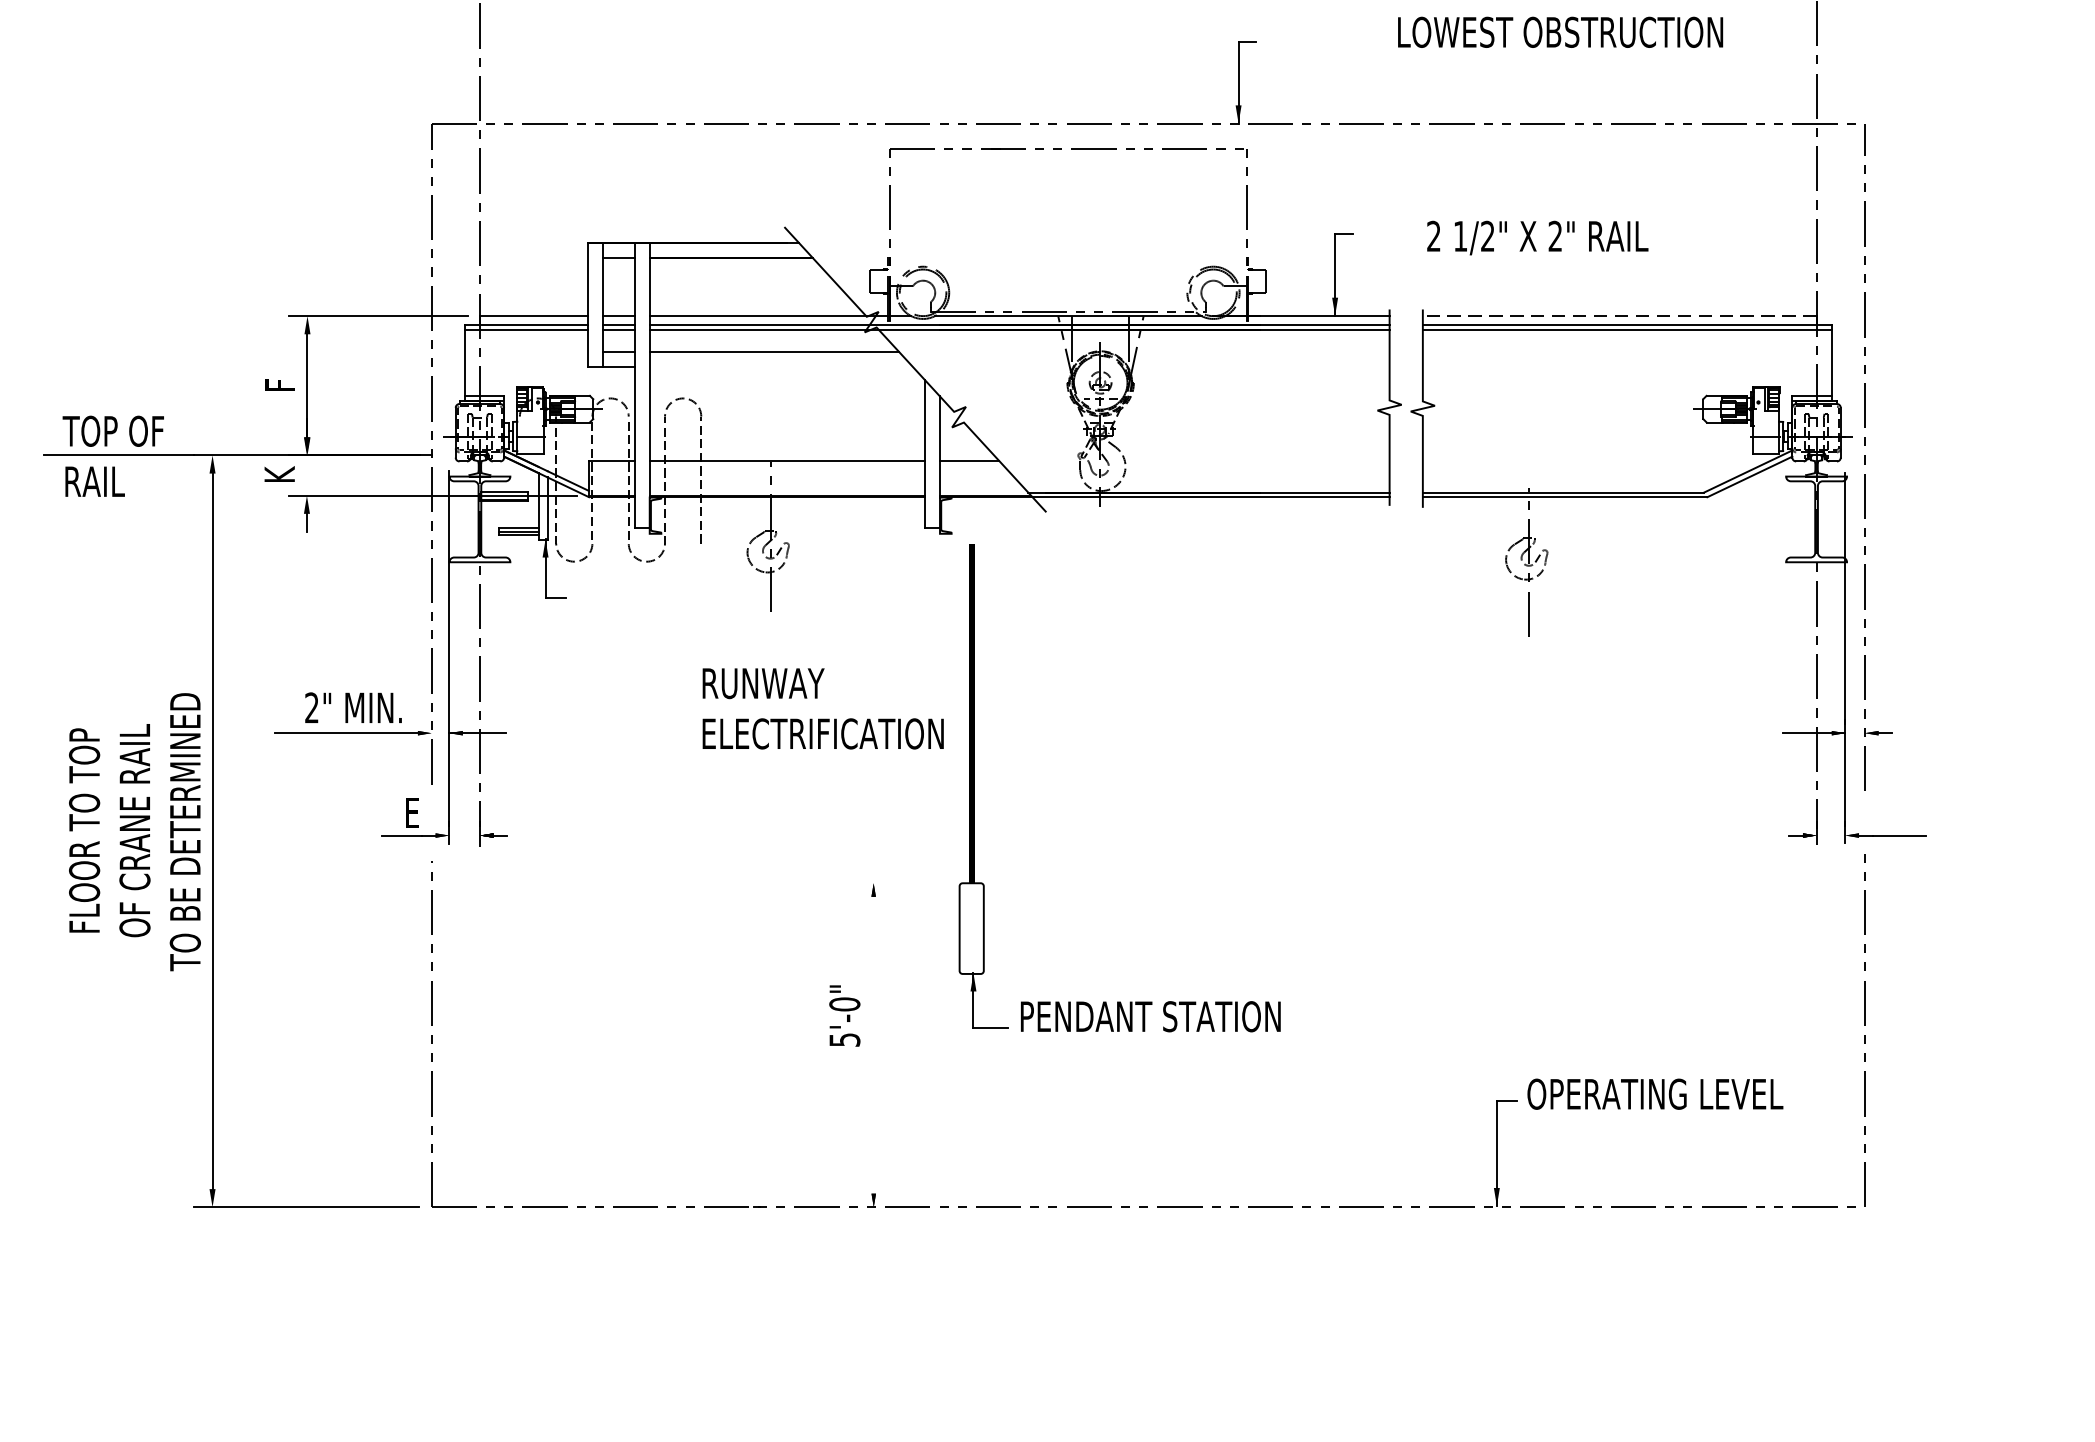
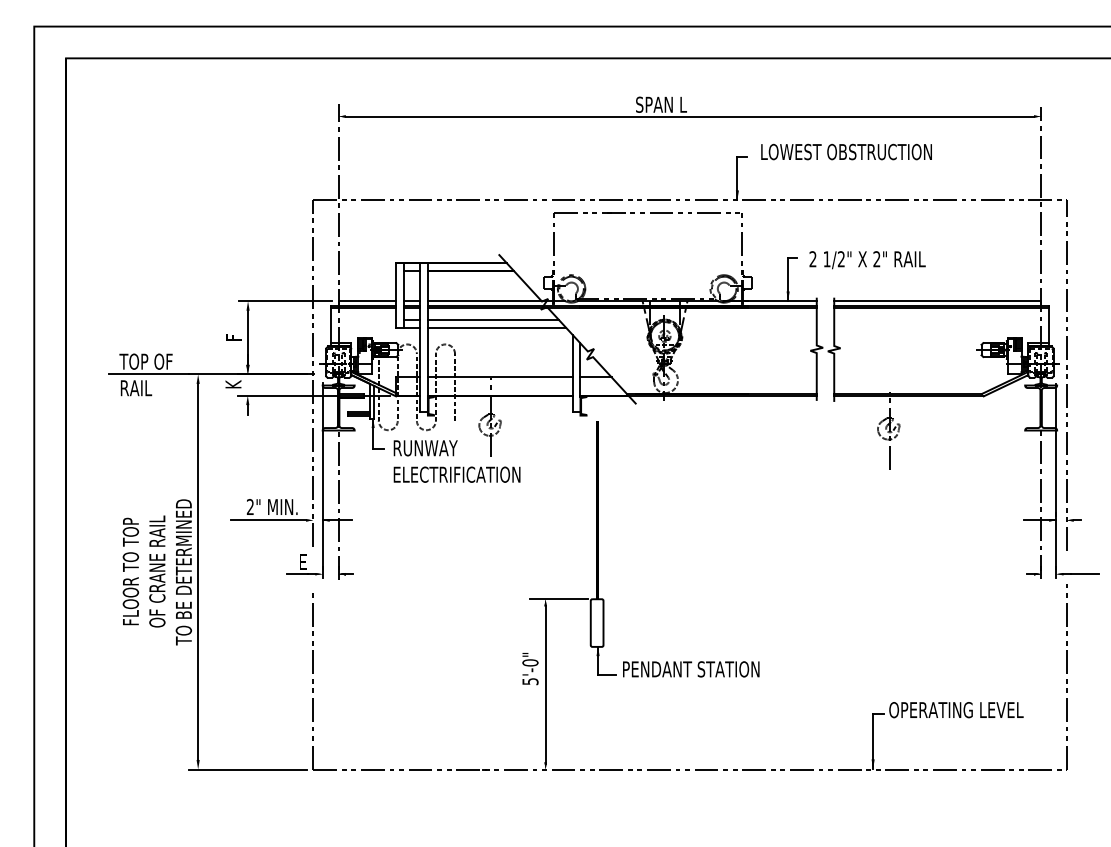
text: (1560, 31) -> (846, 151), moved
text: (1537, 238) -> (867, 260), moved
line: (1619, 316) -> (937, 301), dashed -> solid
line: (780, 368) -> (496, 328), added
text: (822, 708) -> (456, 461), moved
line: (898, 883) -> (558, 599), added
line: (873, 1045) -> (545, 684), added

